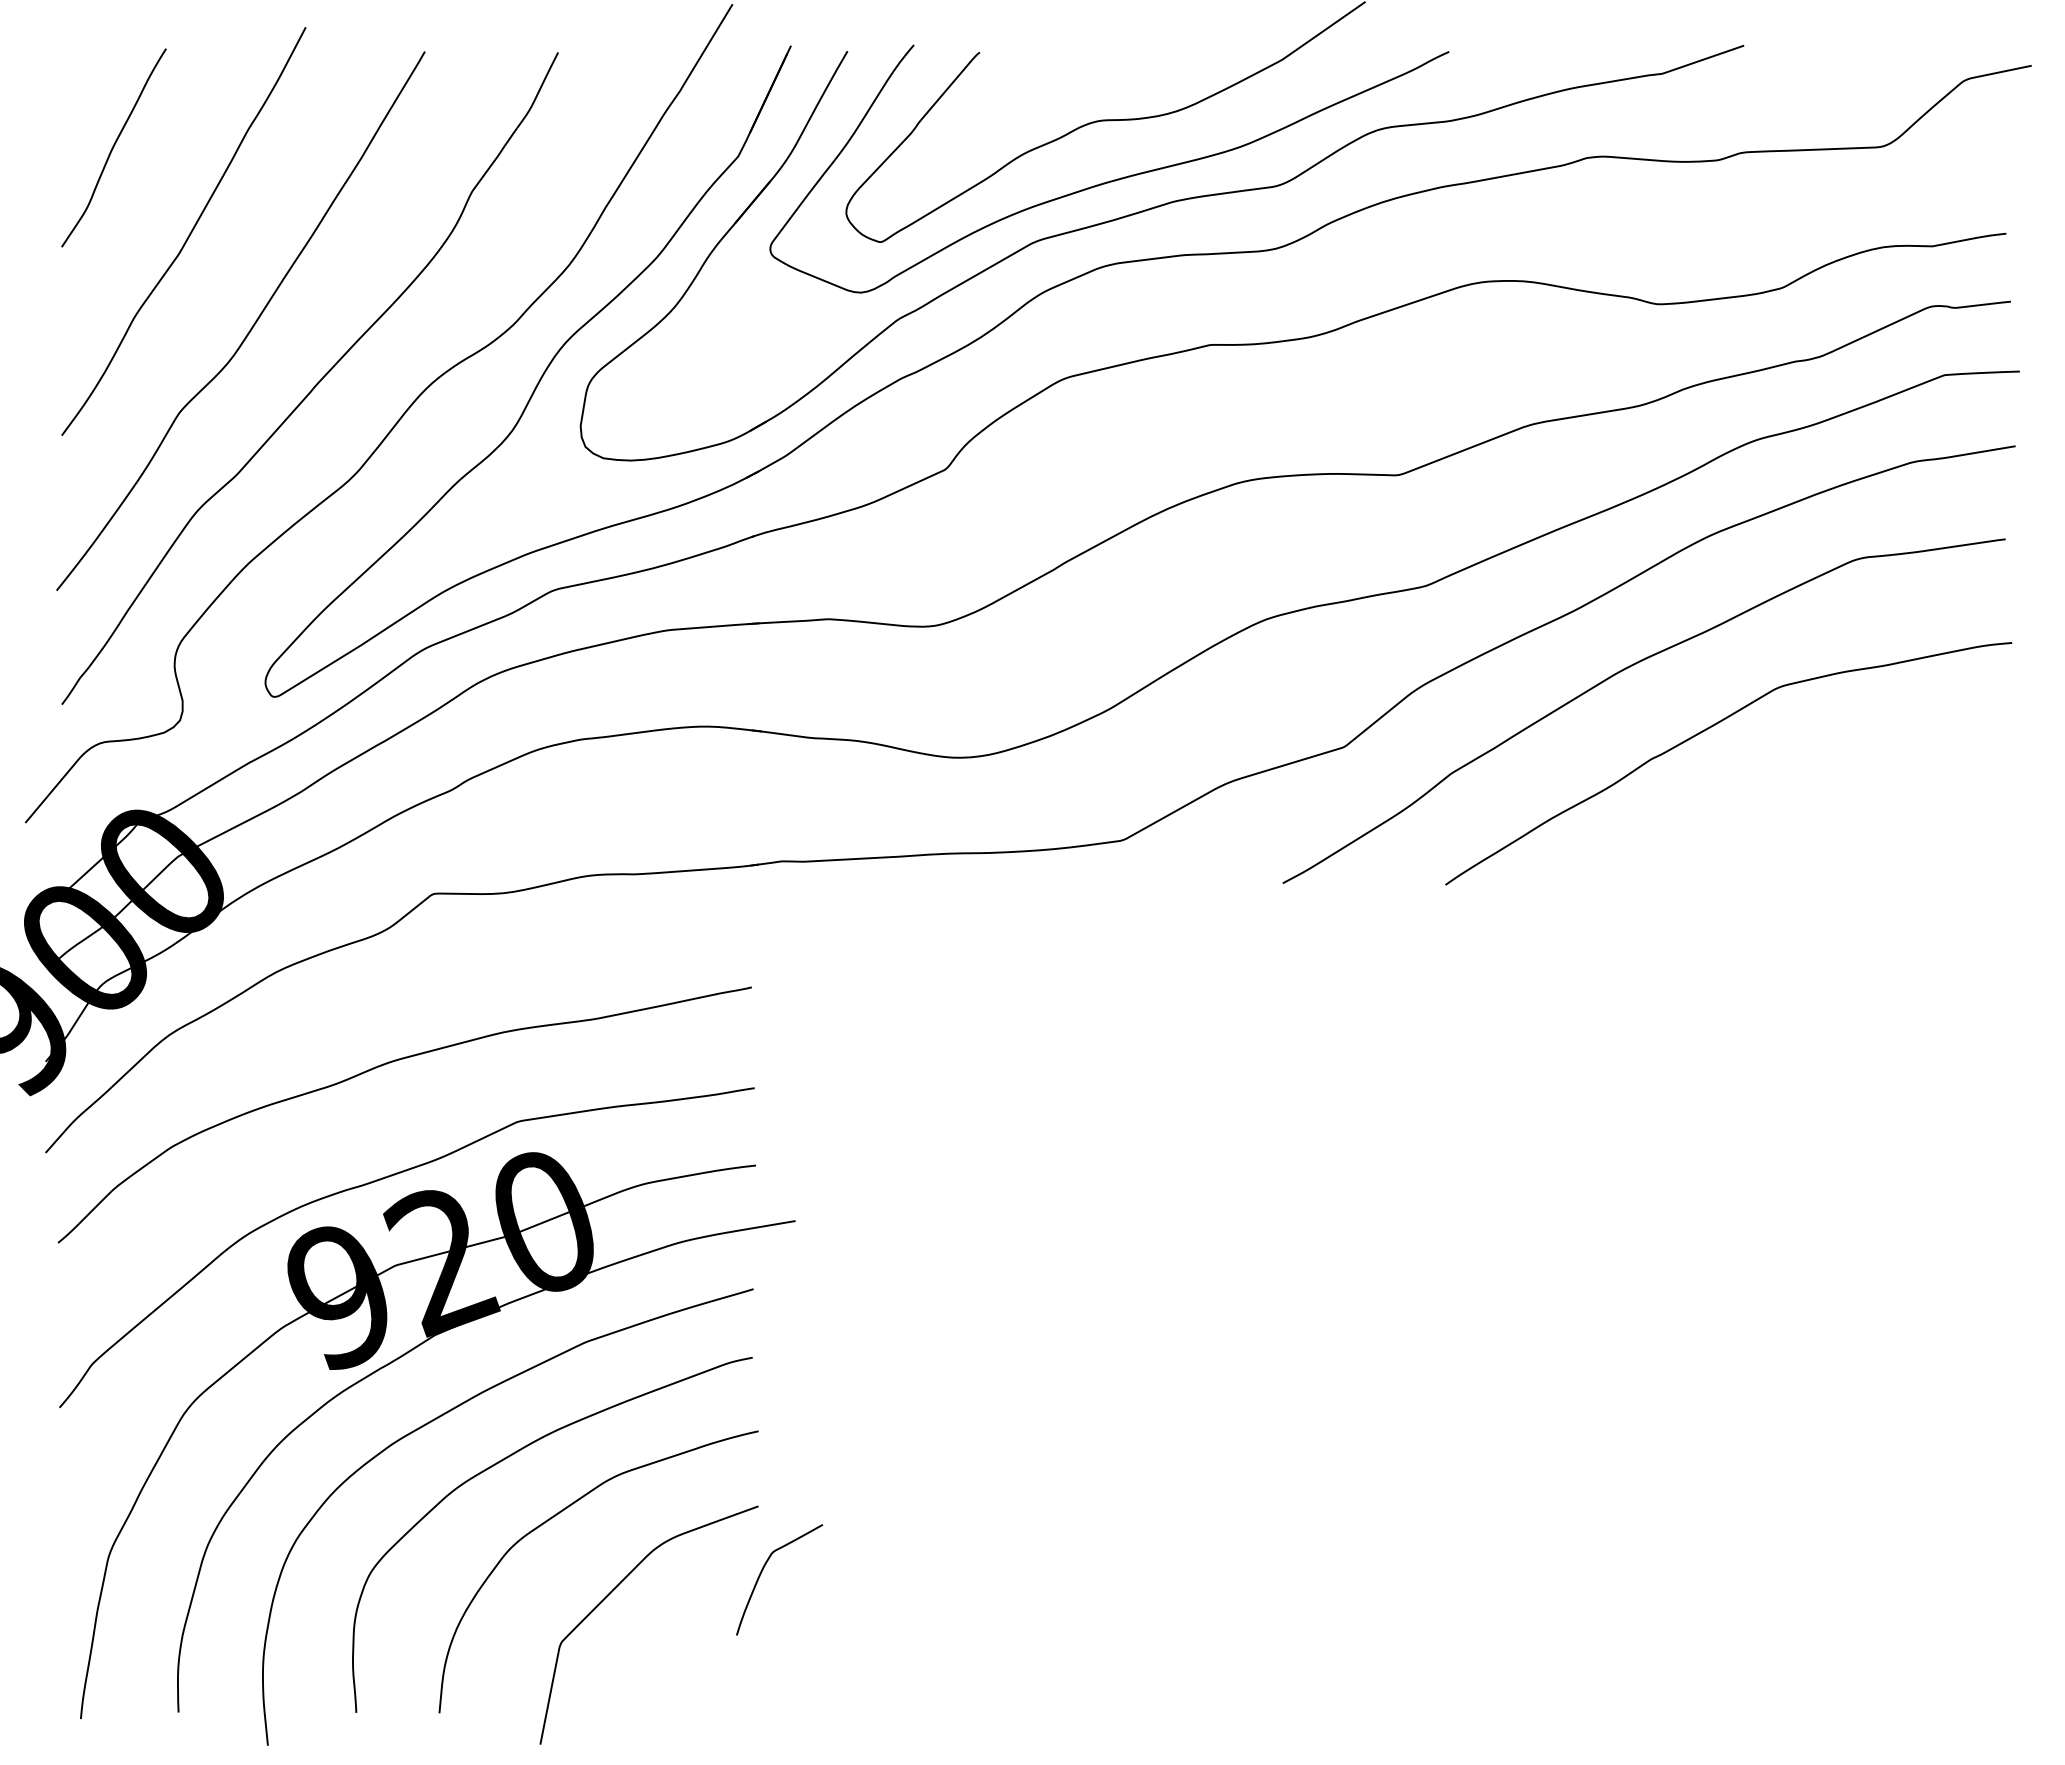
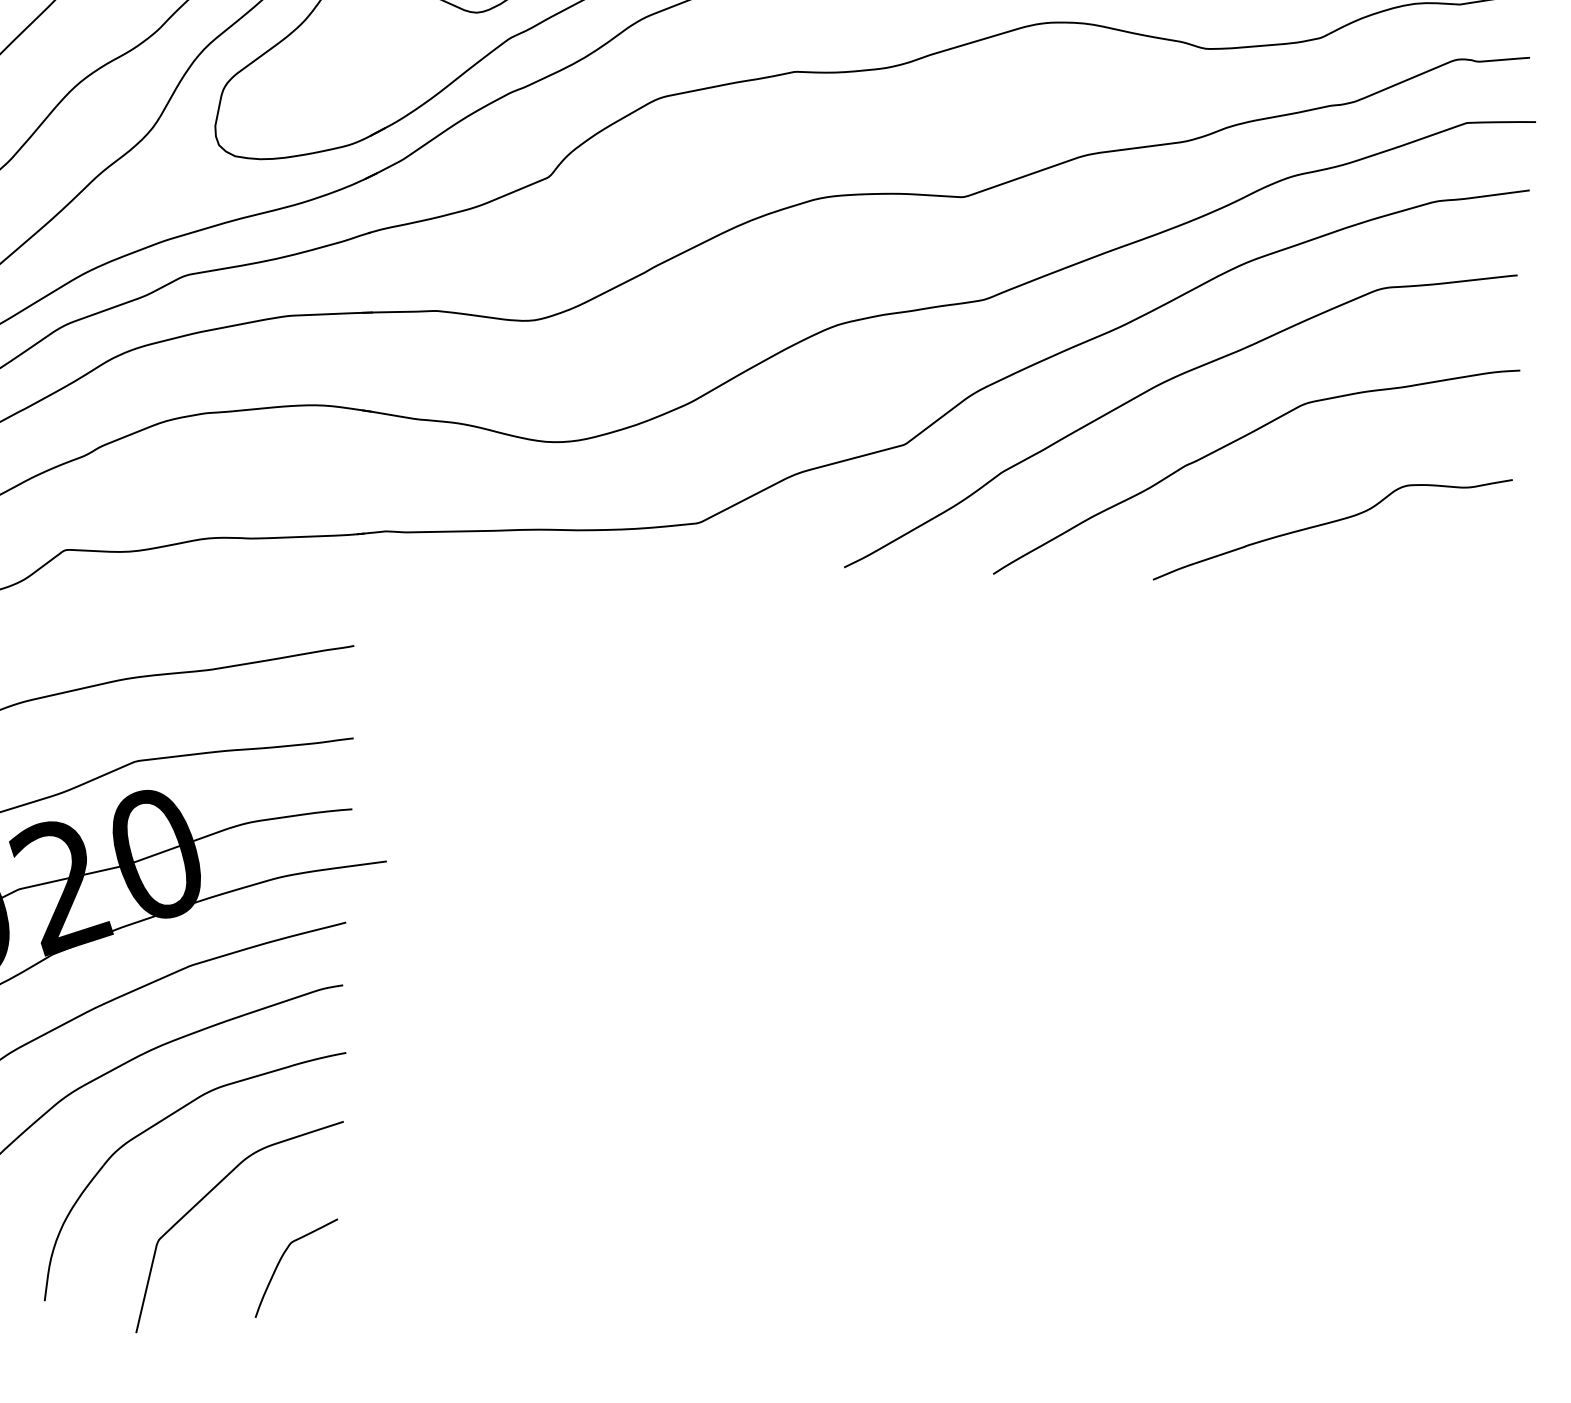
curve: (1812, 816) -> (1331, 523), added
curve: (763, 1570) -> (282, 1259), moved

